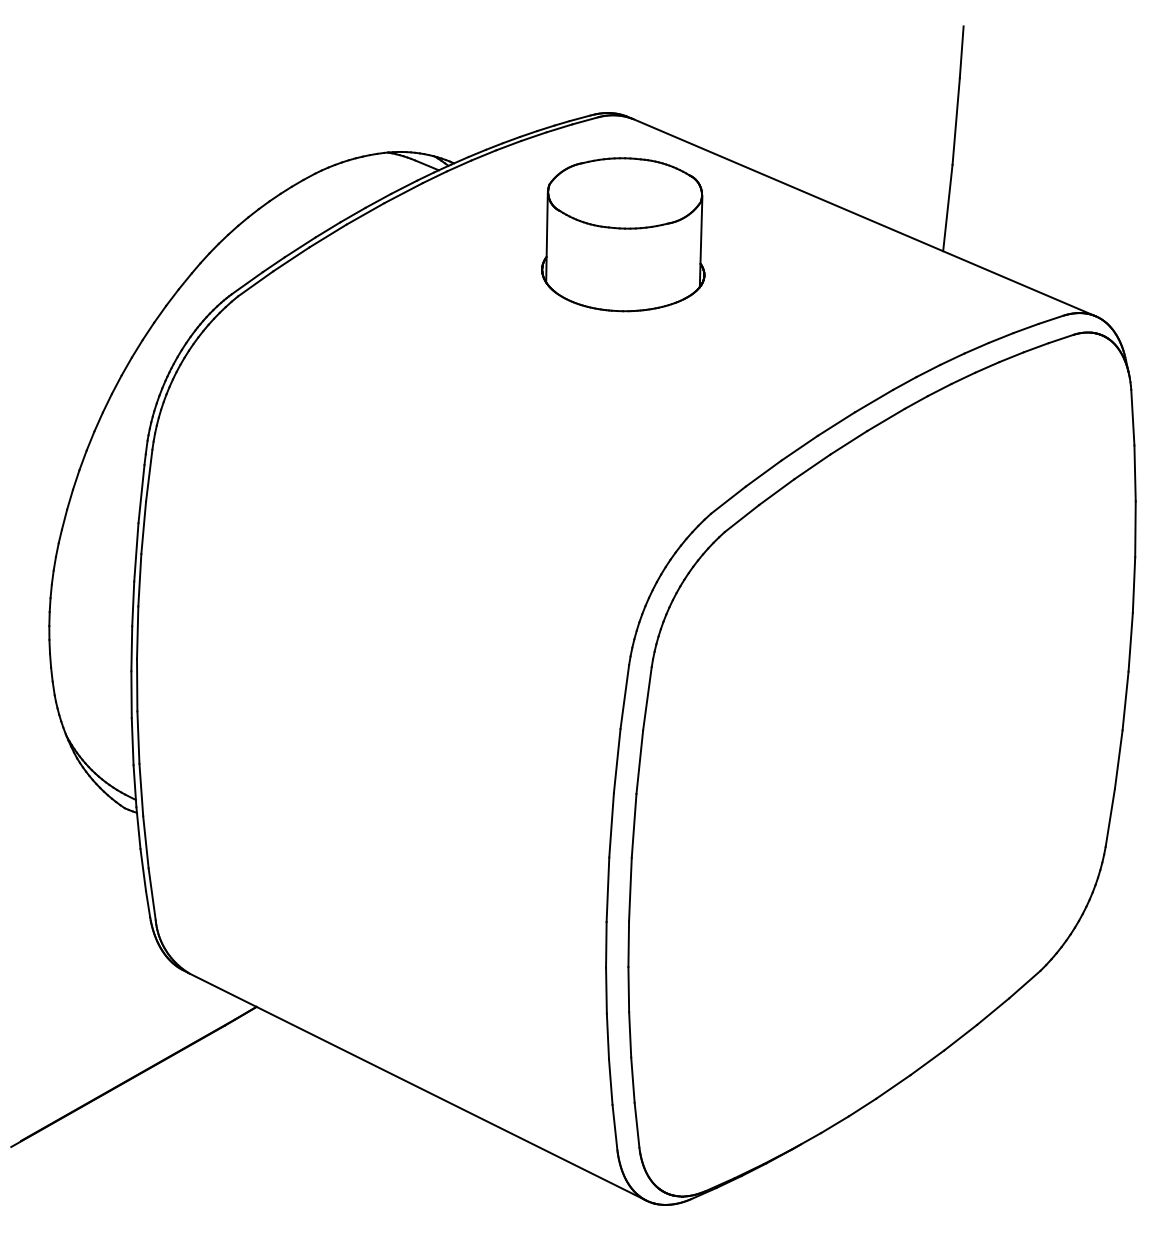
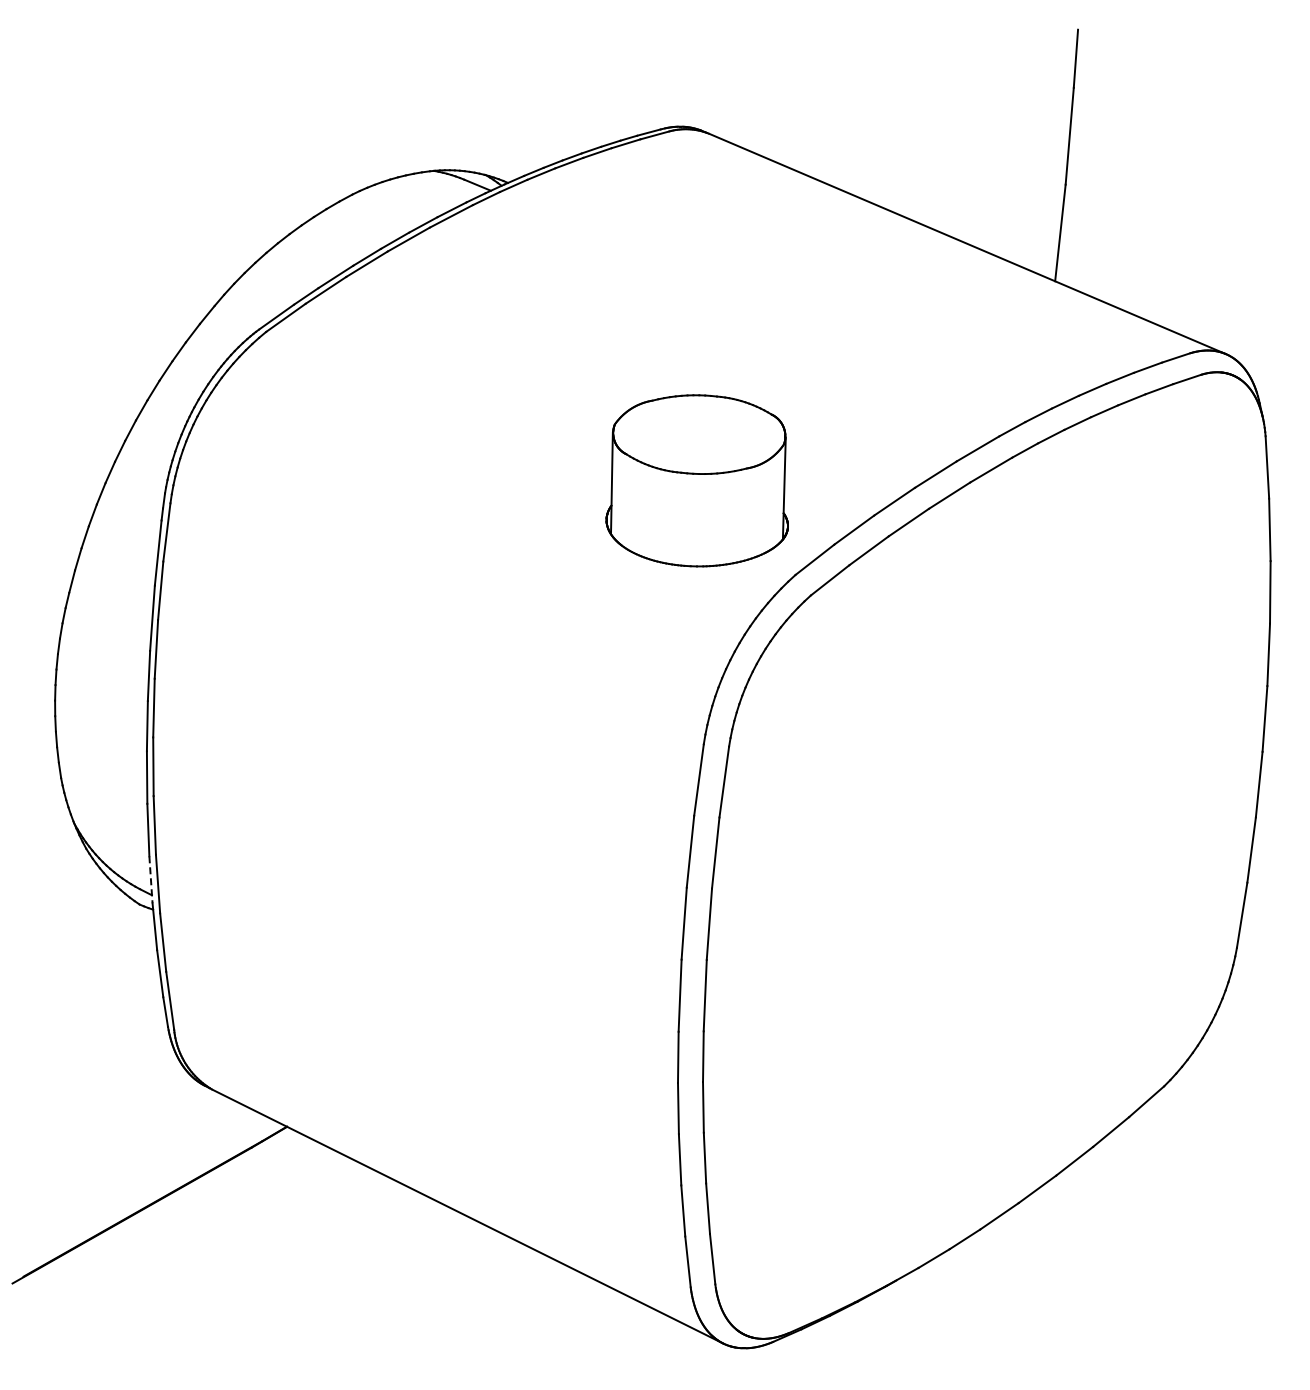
part: (622, 234) -> (696, 480), moved
line: (134, 785) -> (150, 879), solid -> dashed

